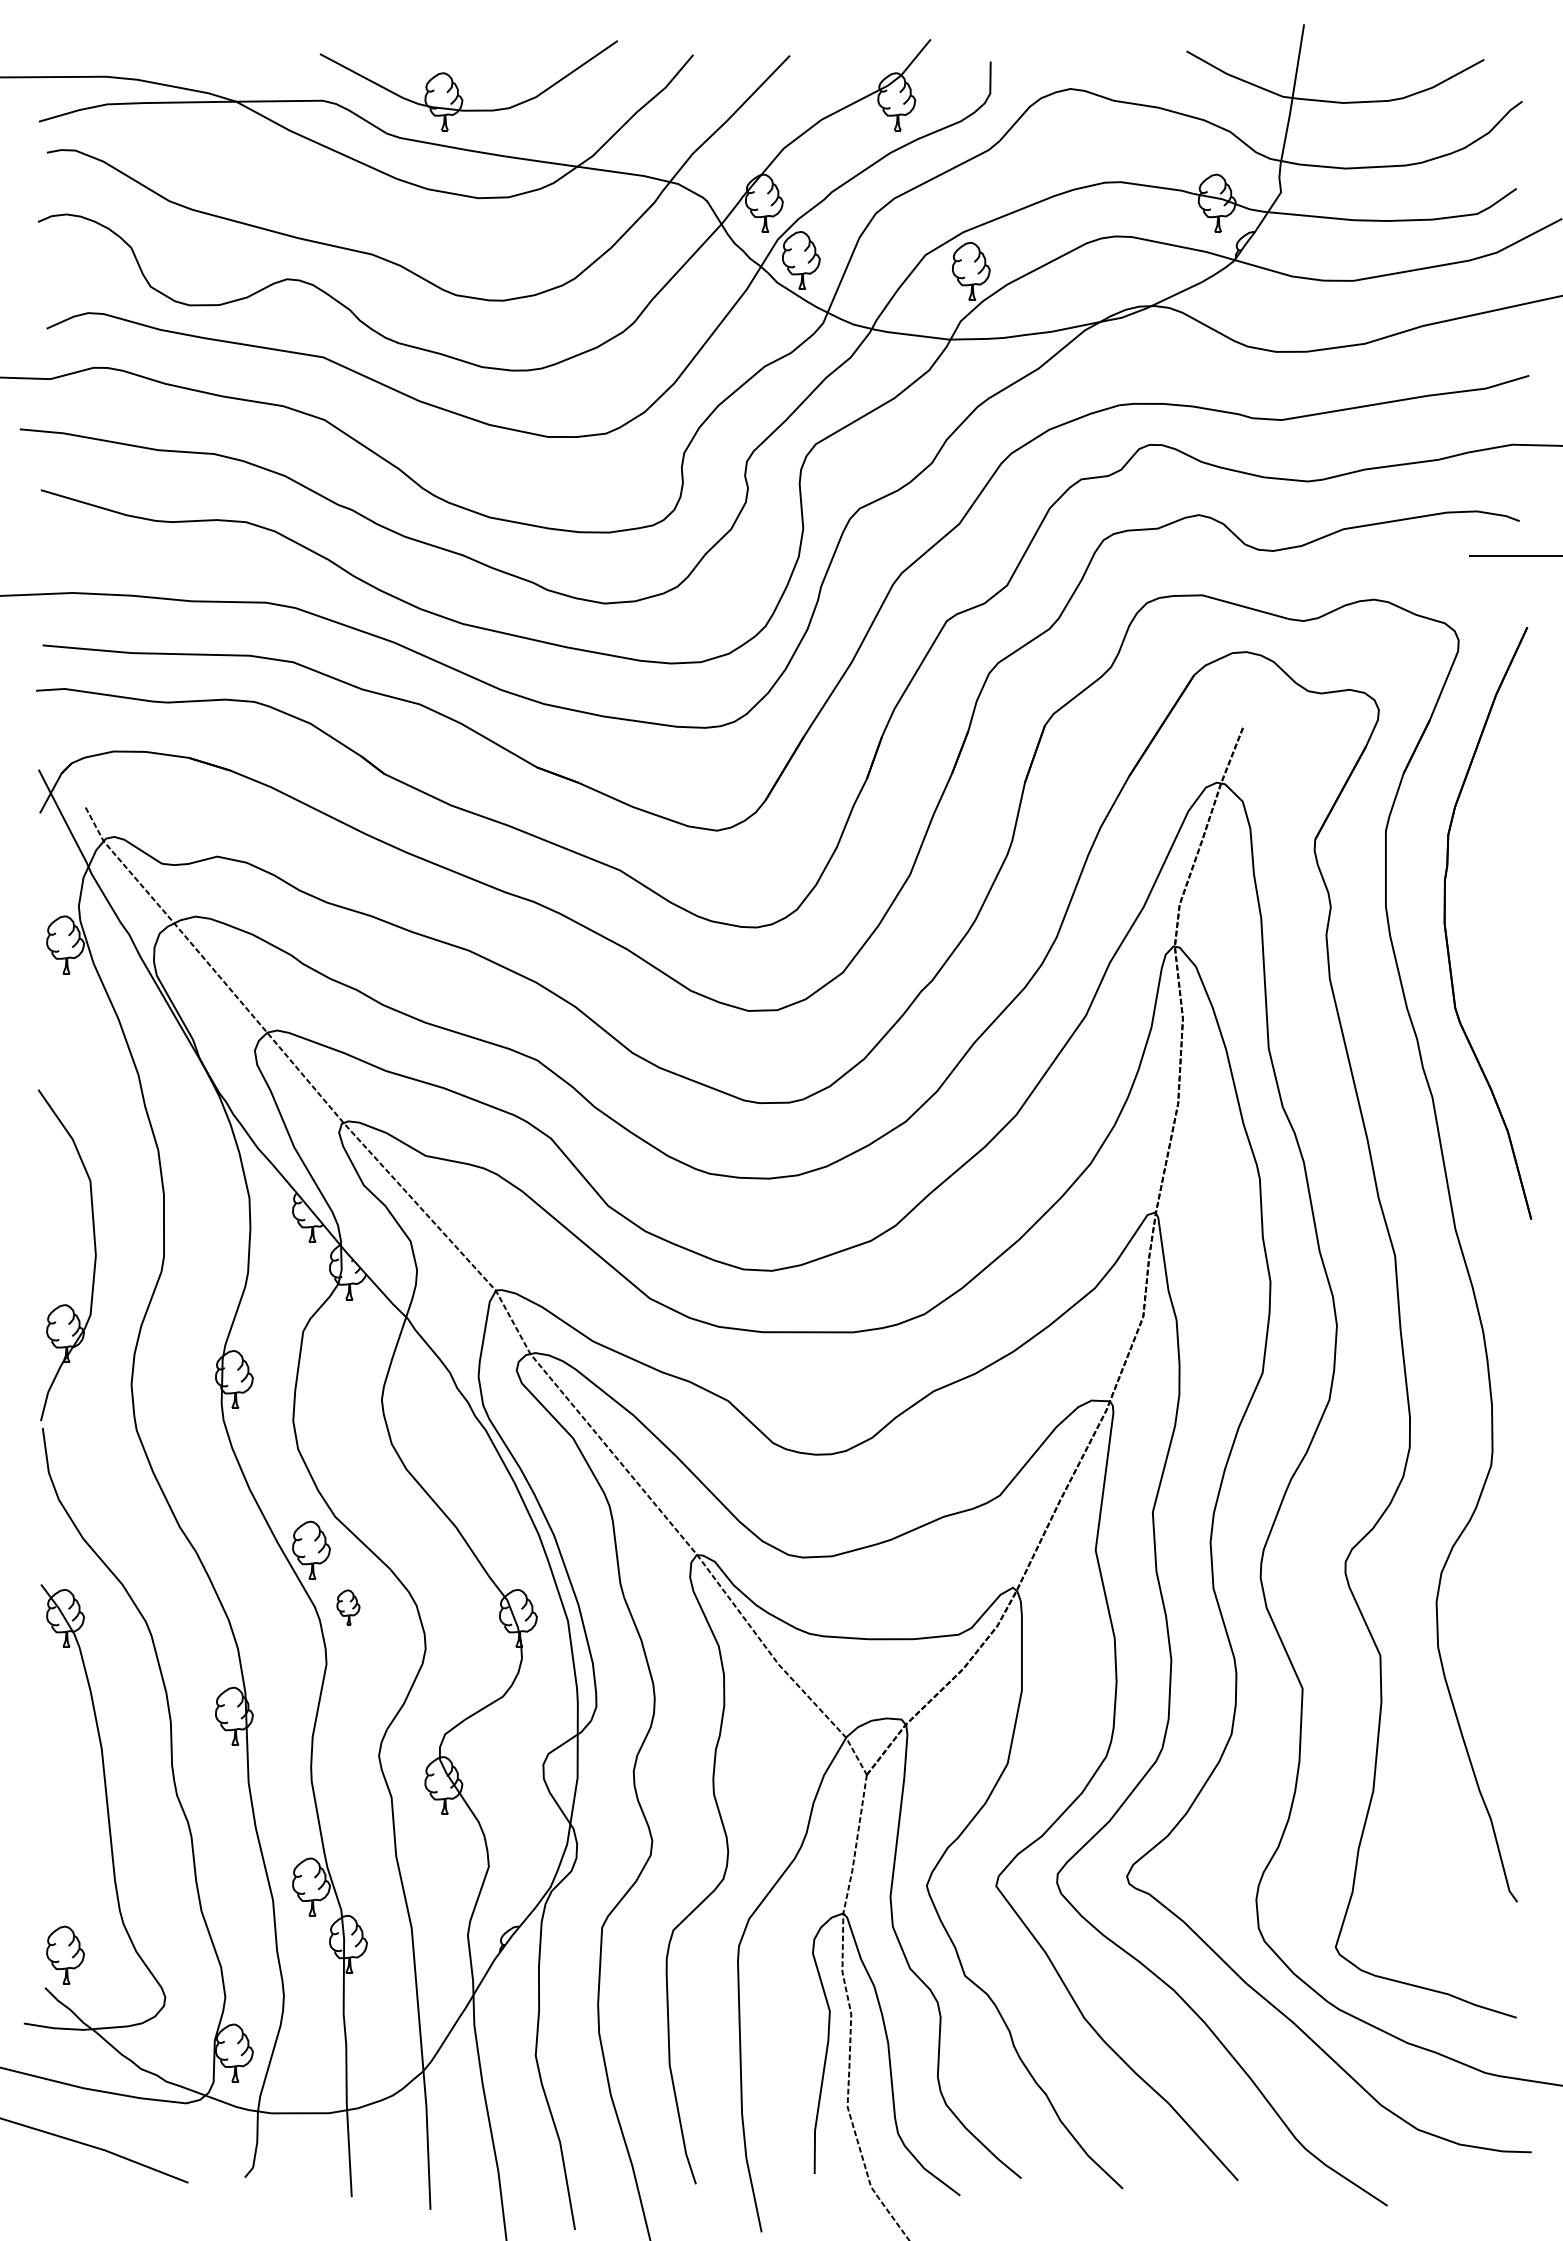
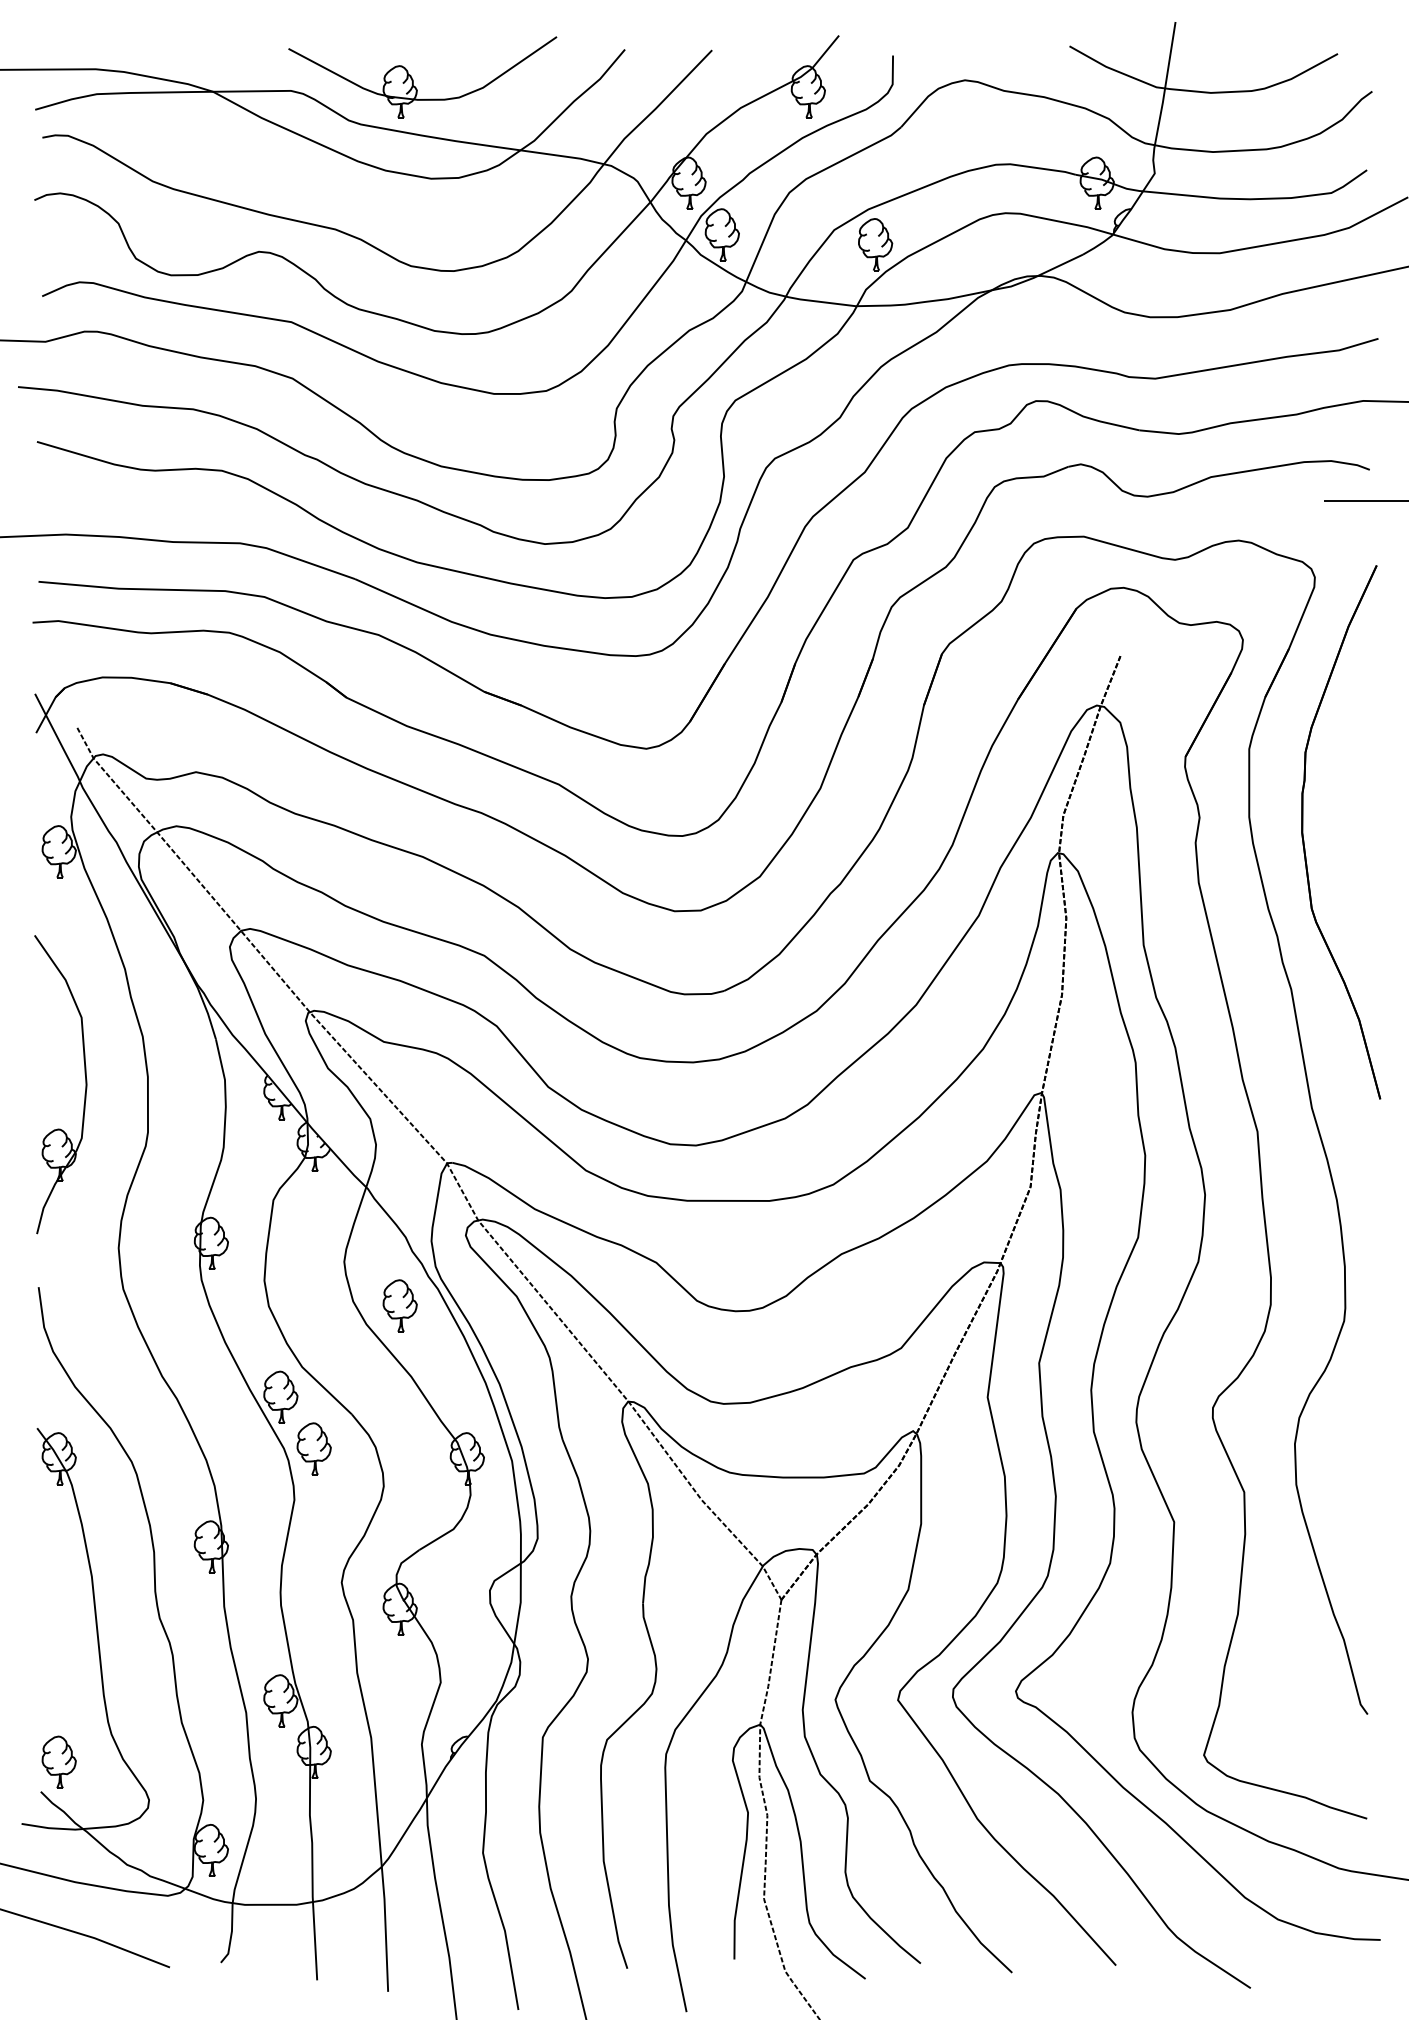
part: (94, 1254) -> (85, 1083), moved
part: (443, 1448) -> (399, 1305), added
part: (348, 1607) -> (314, 1448), size x1.67

